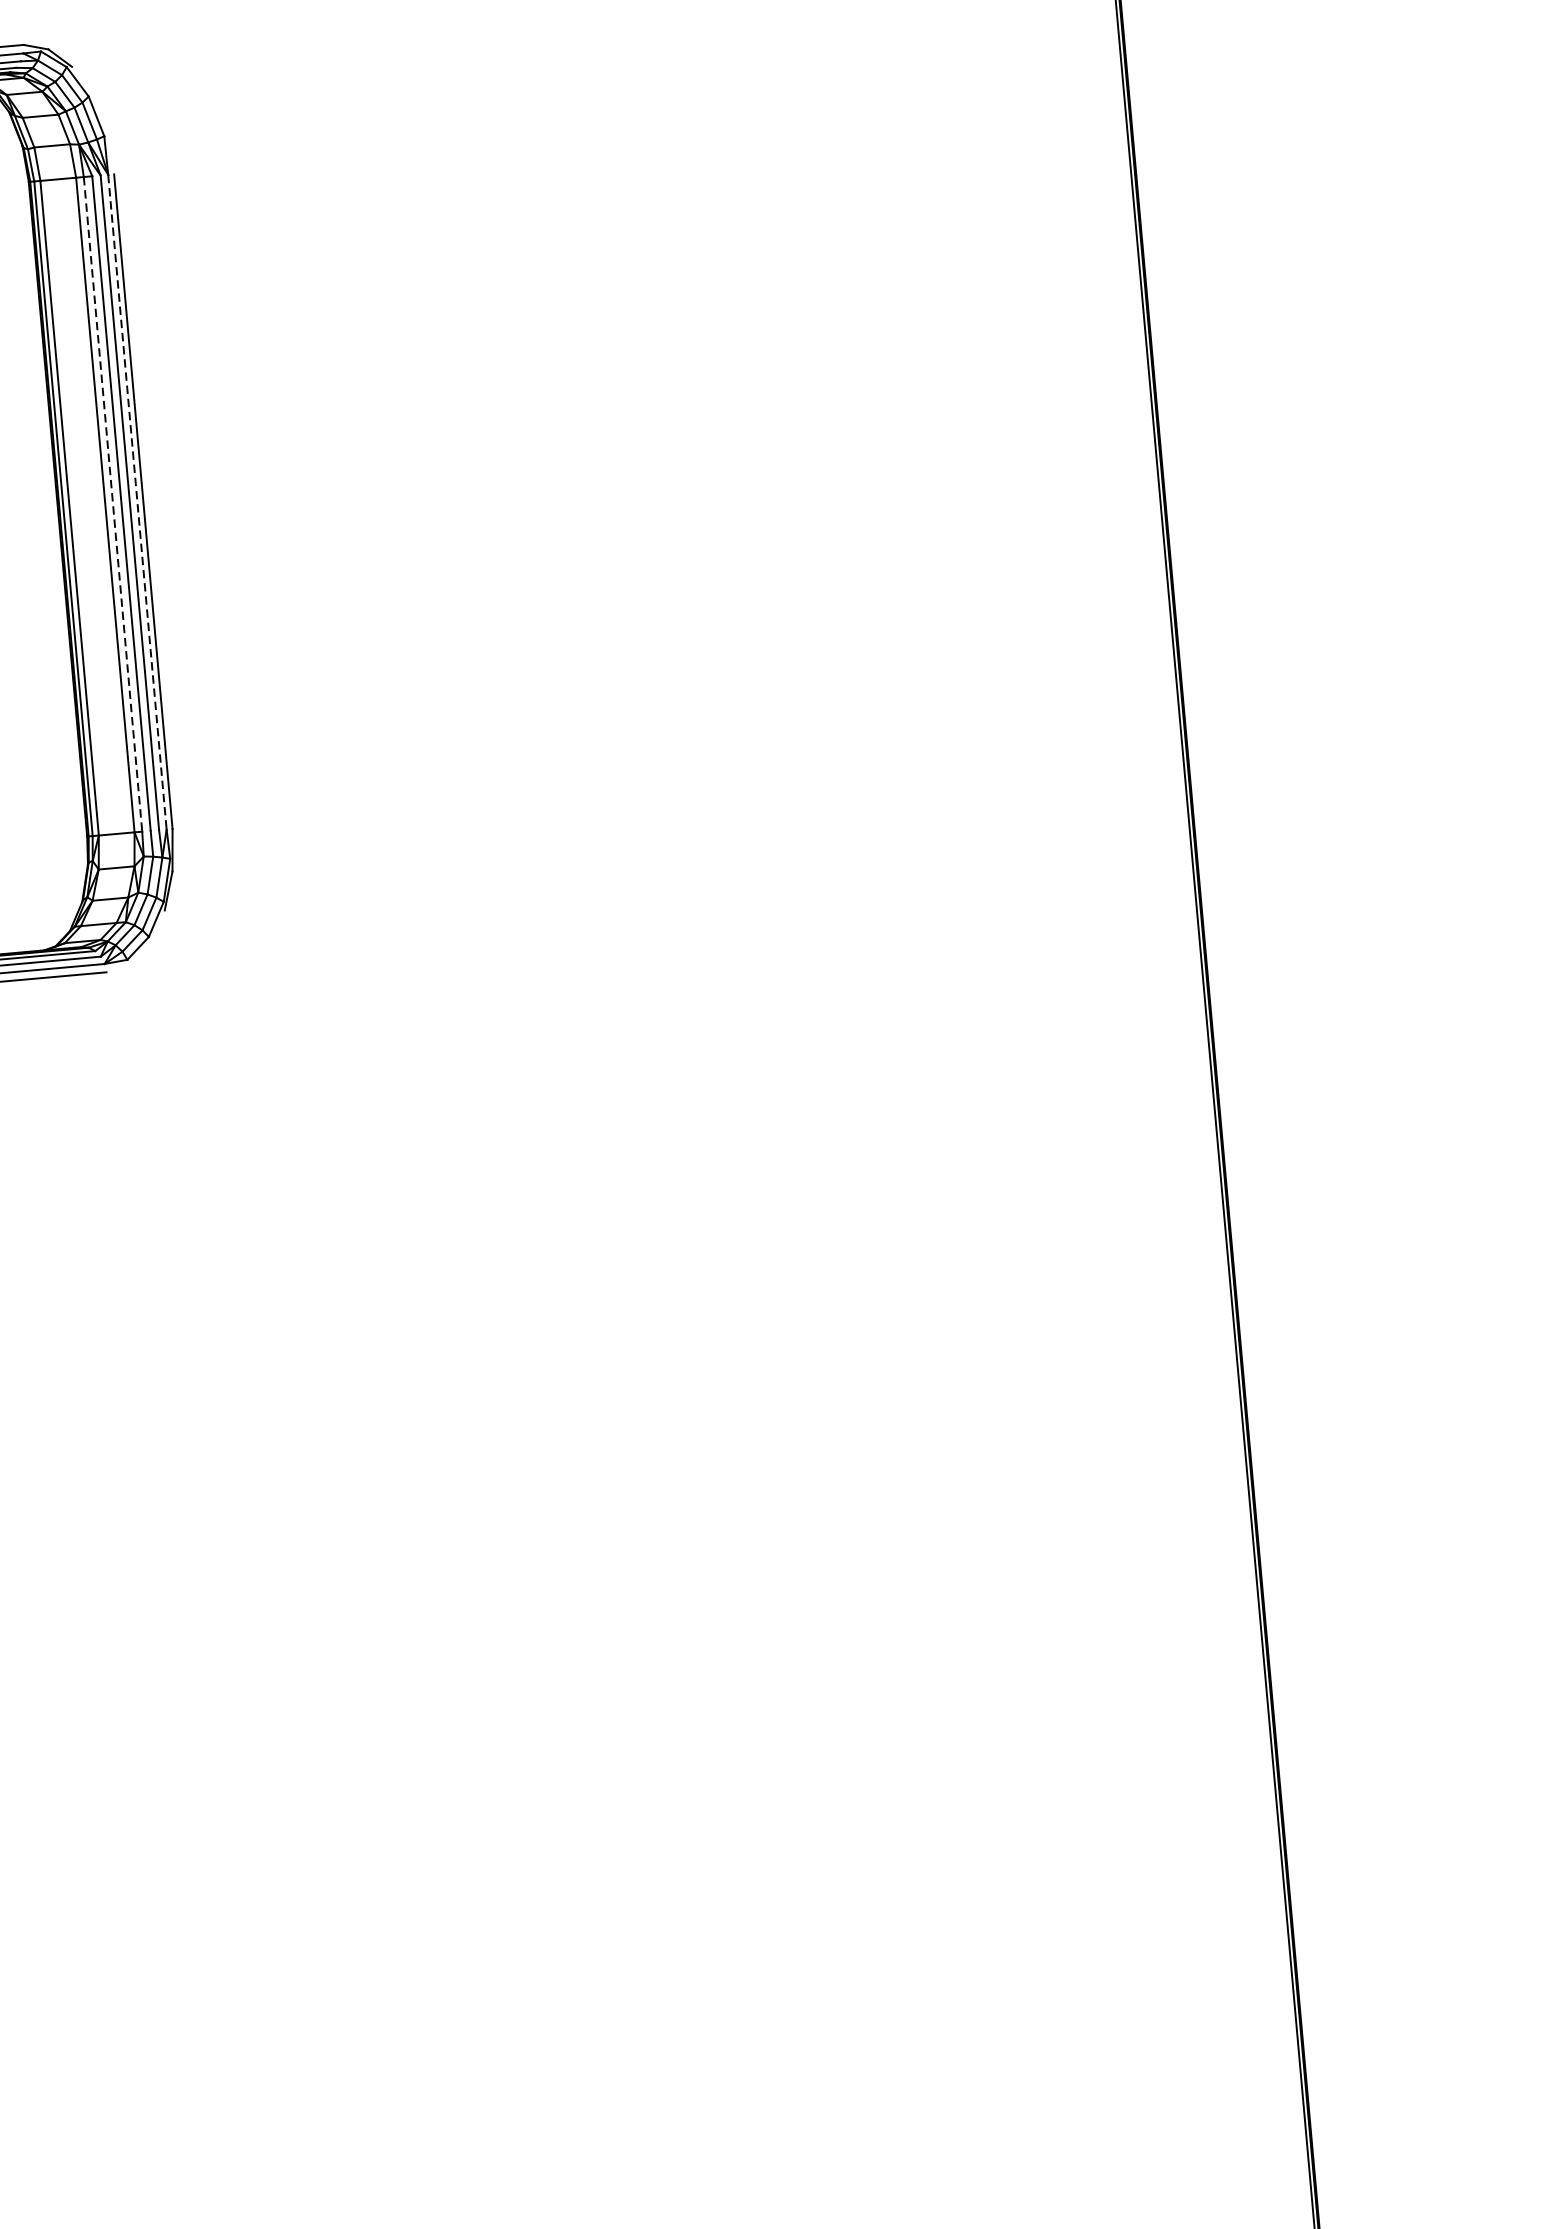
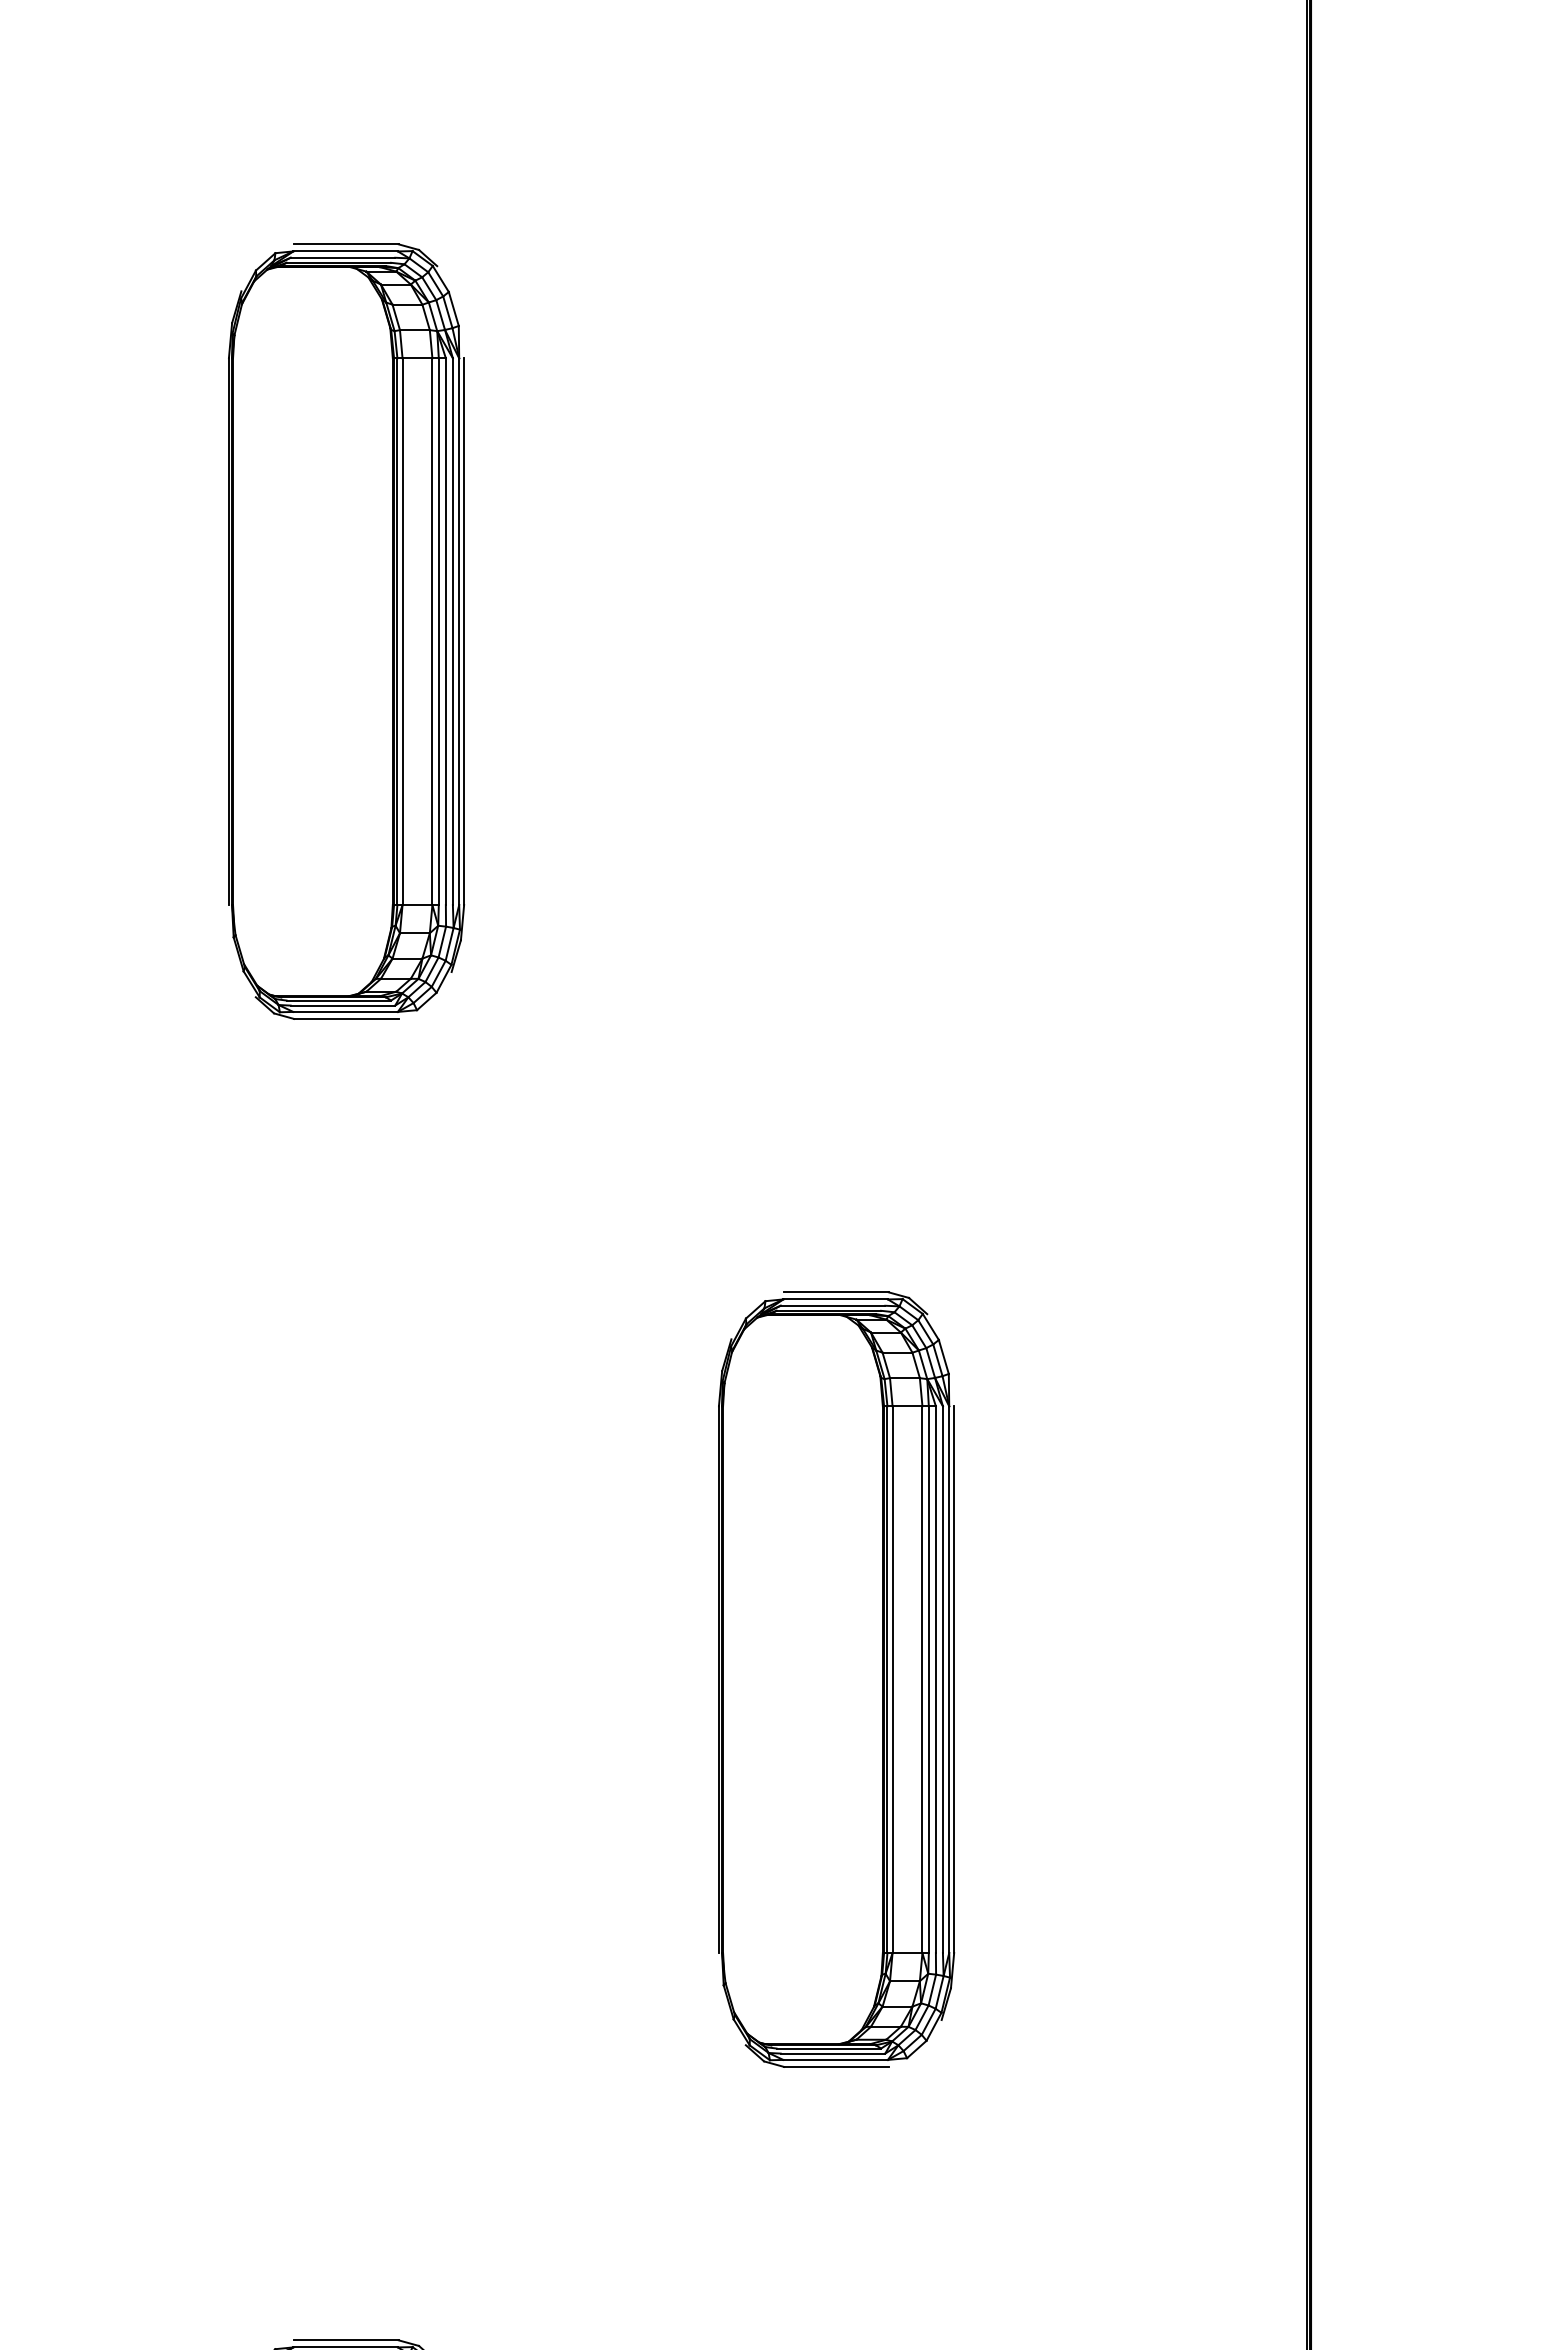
line: (137, 503) -> (459, 632), dashed -> solid
line: (112, 505) -> (438, 632), dashed -> solid
part: (701, 1716) -> (836, 1679), added

